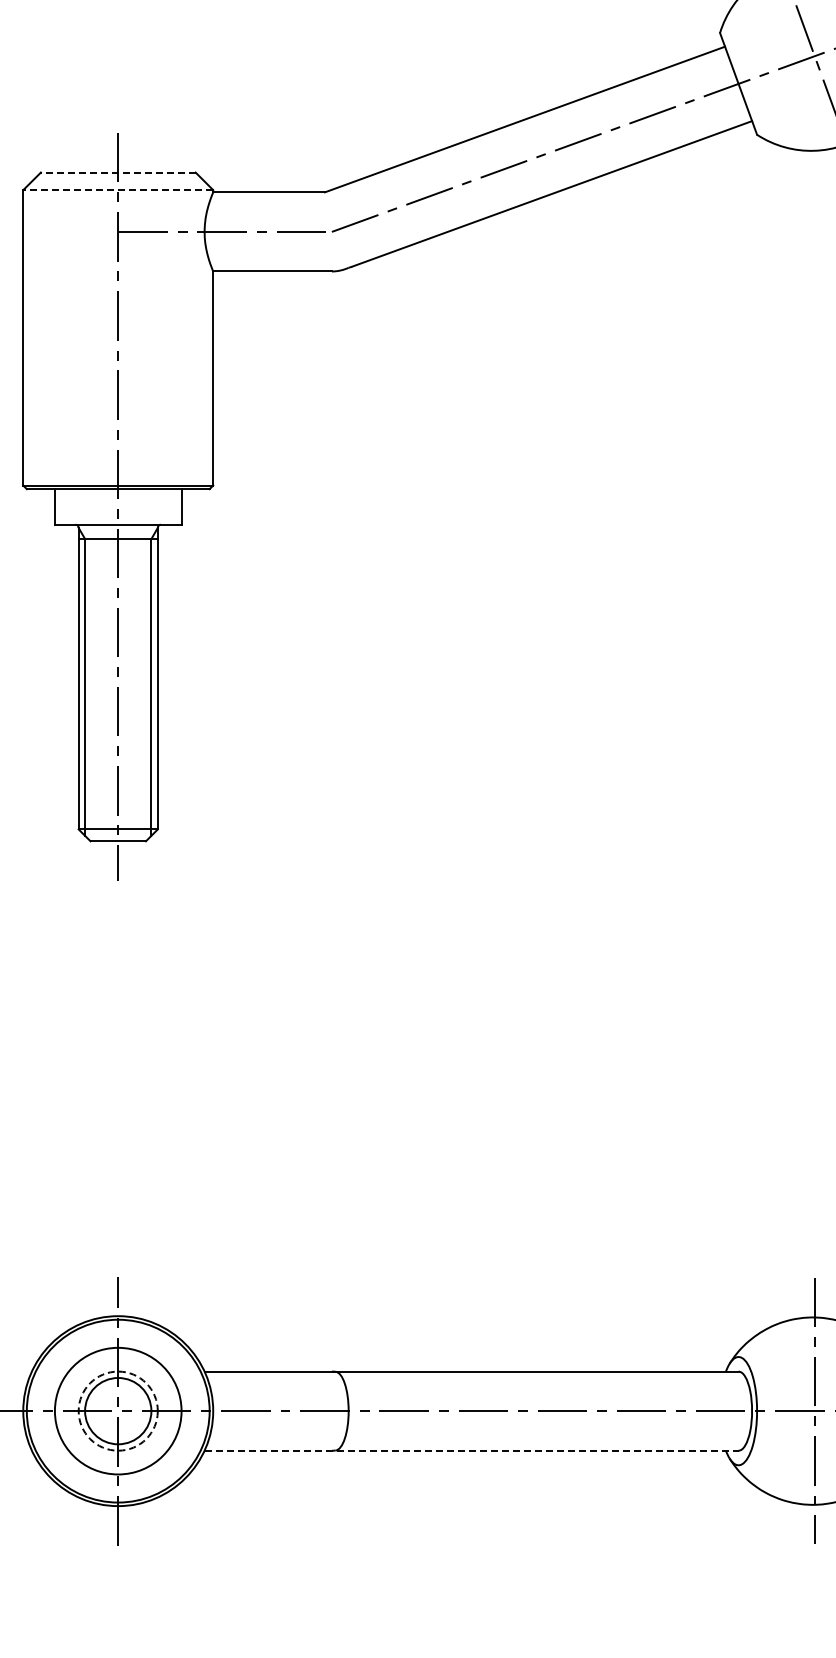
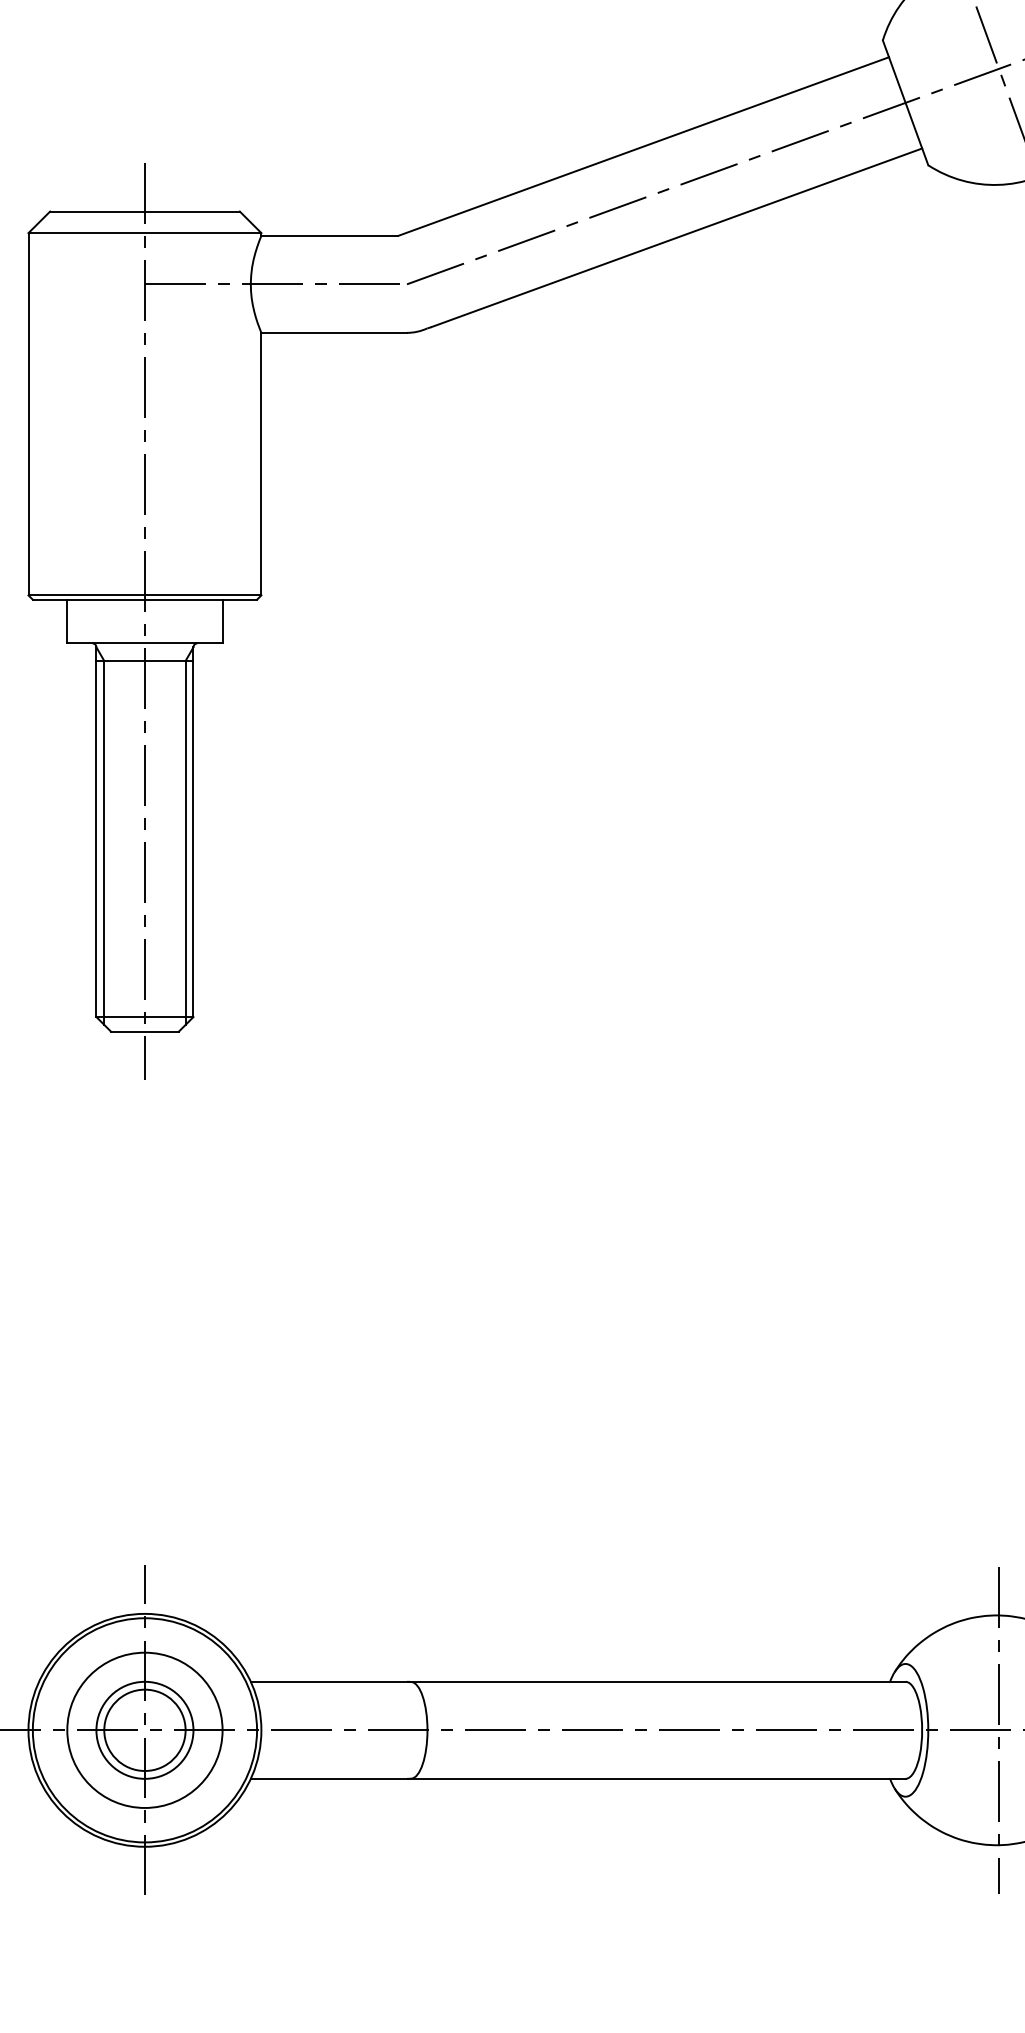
line: (117, 172) -> (144, 211), dashed -> solid
line: (118, 190) -> (145, 233), dashed -> solid
circle: (117, 1410) -> (144, 1729), dashed -> solid
line: (471, 1450) -> (578, 1778), dashed -> solid

